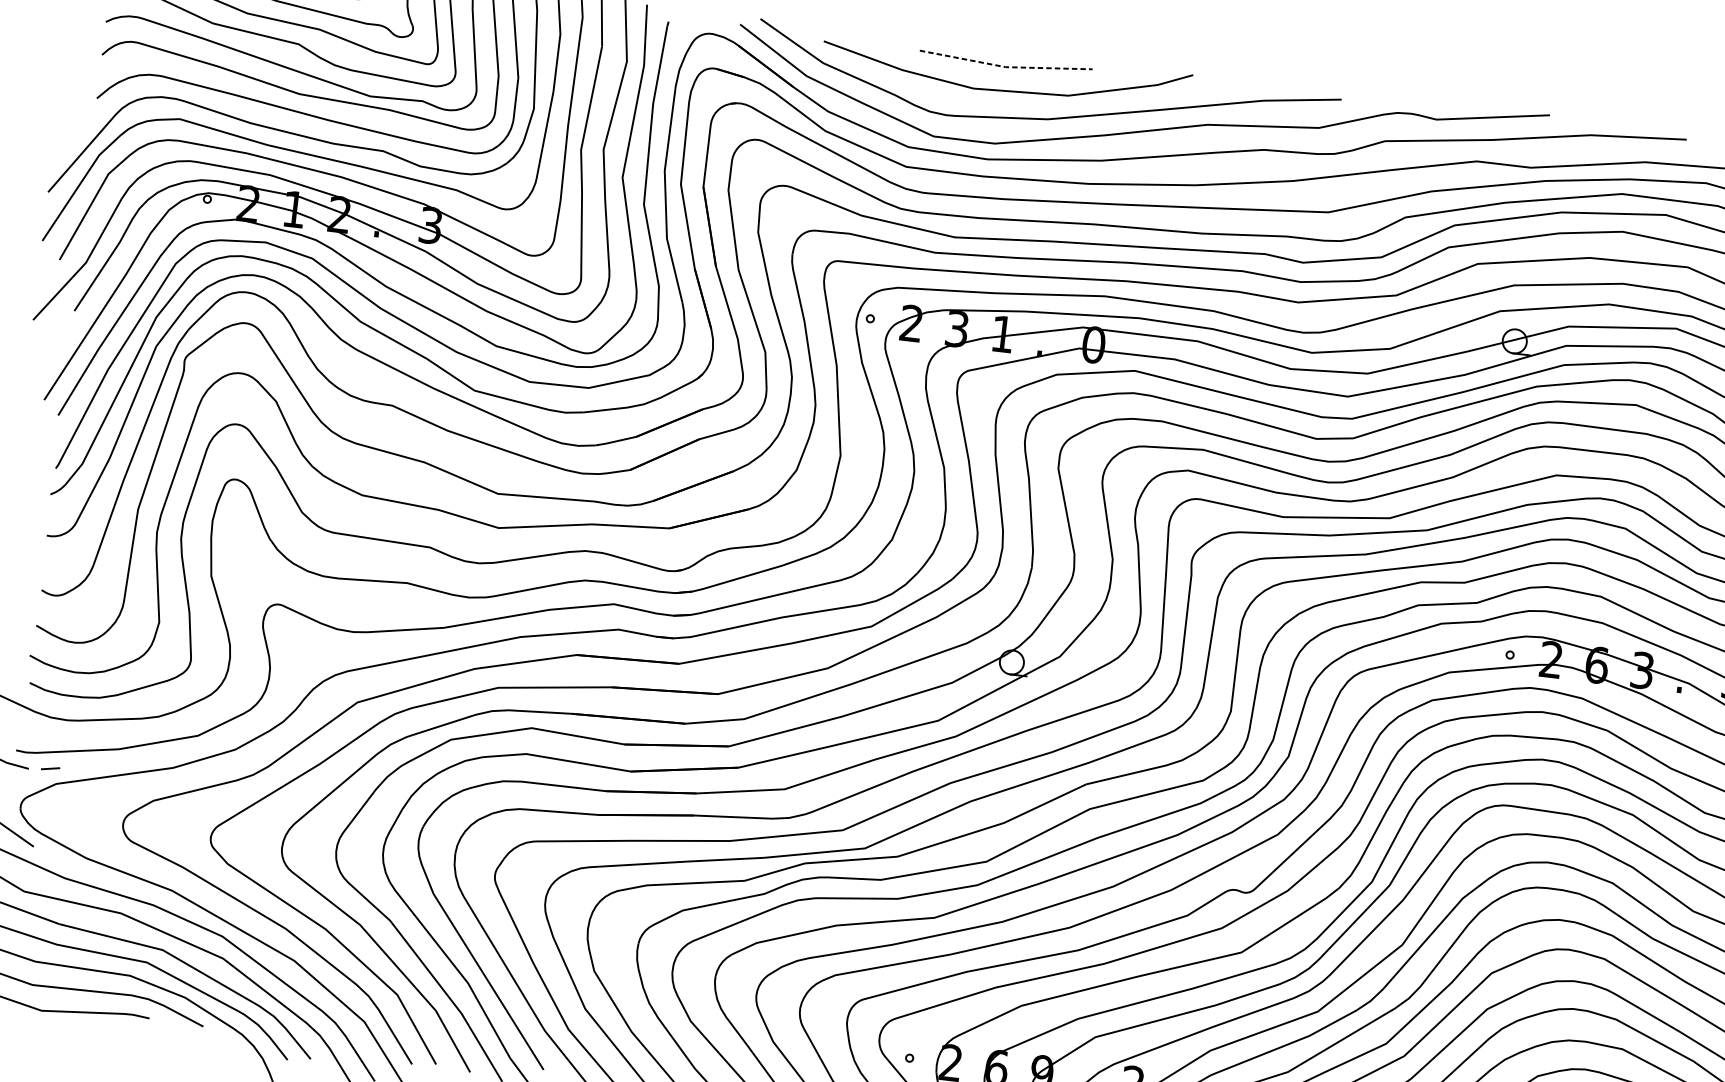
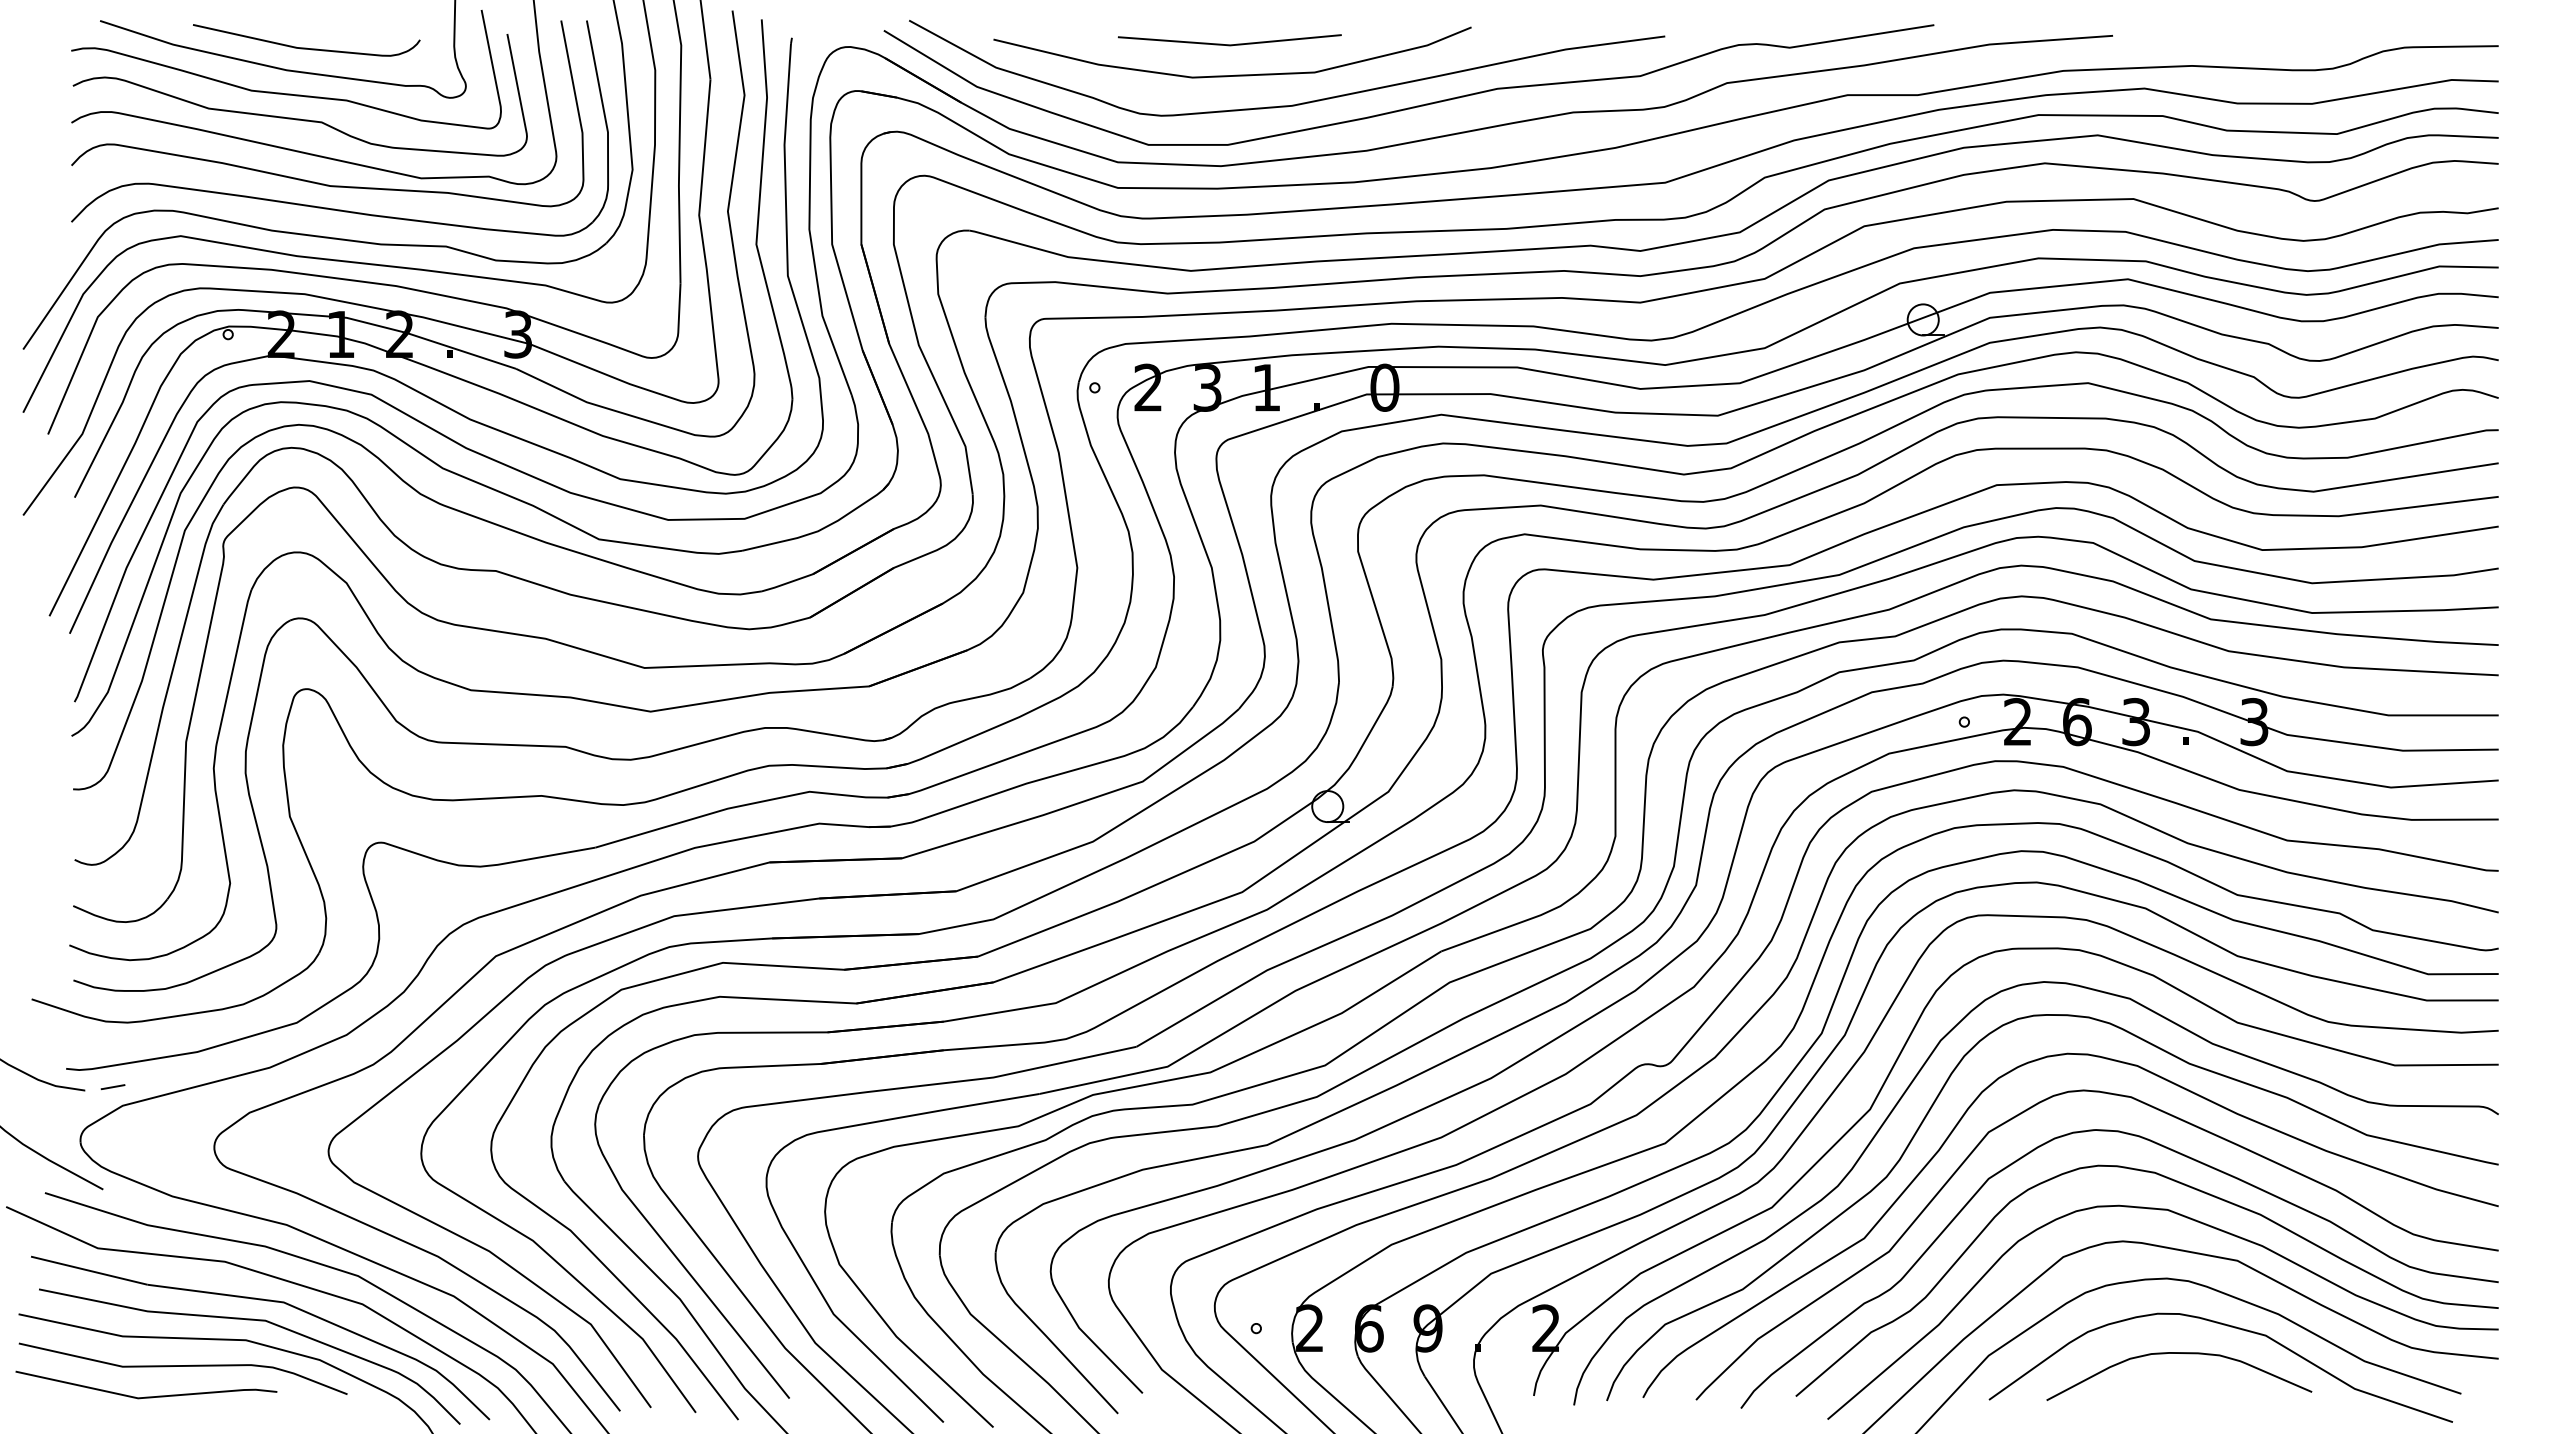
line: (1005, 67) -> (1230, 45), dashed -> solid

